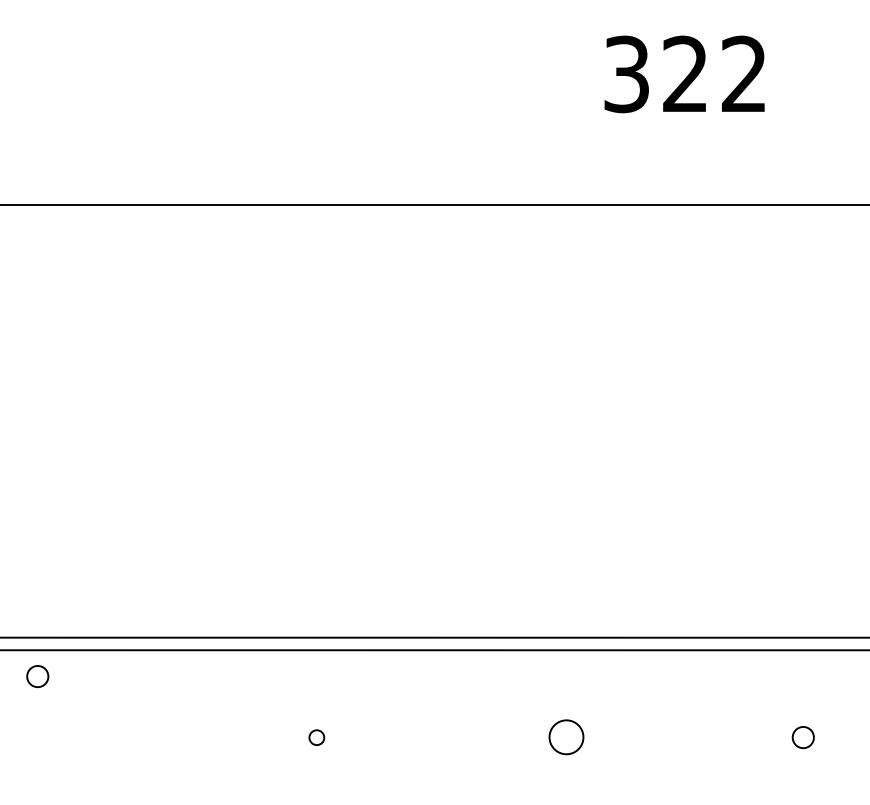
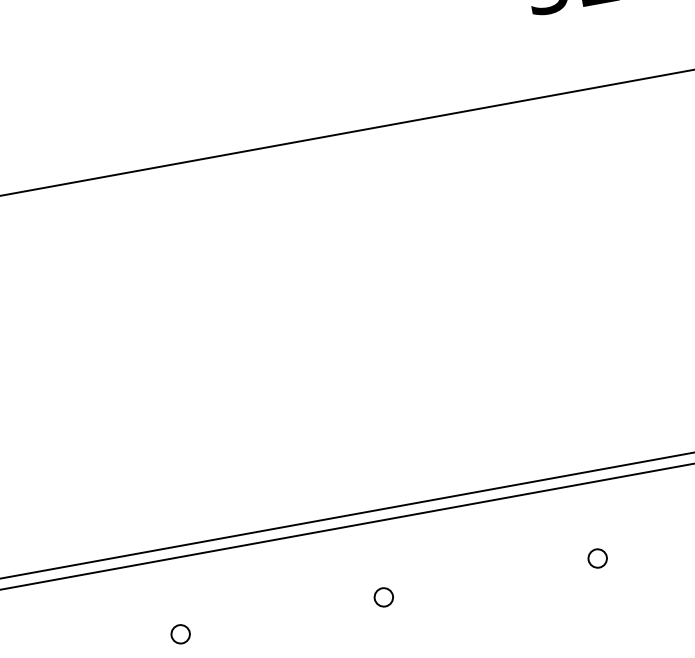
circle: (37, 676) -> (180, 634), moved
circle: (316, 737) -> (383, 597), size x1.43
circle: (565, 737) -> (597, 558), size x0.62

